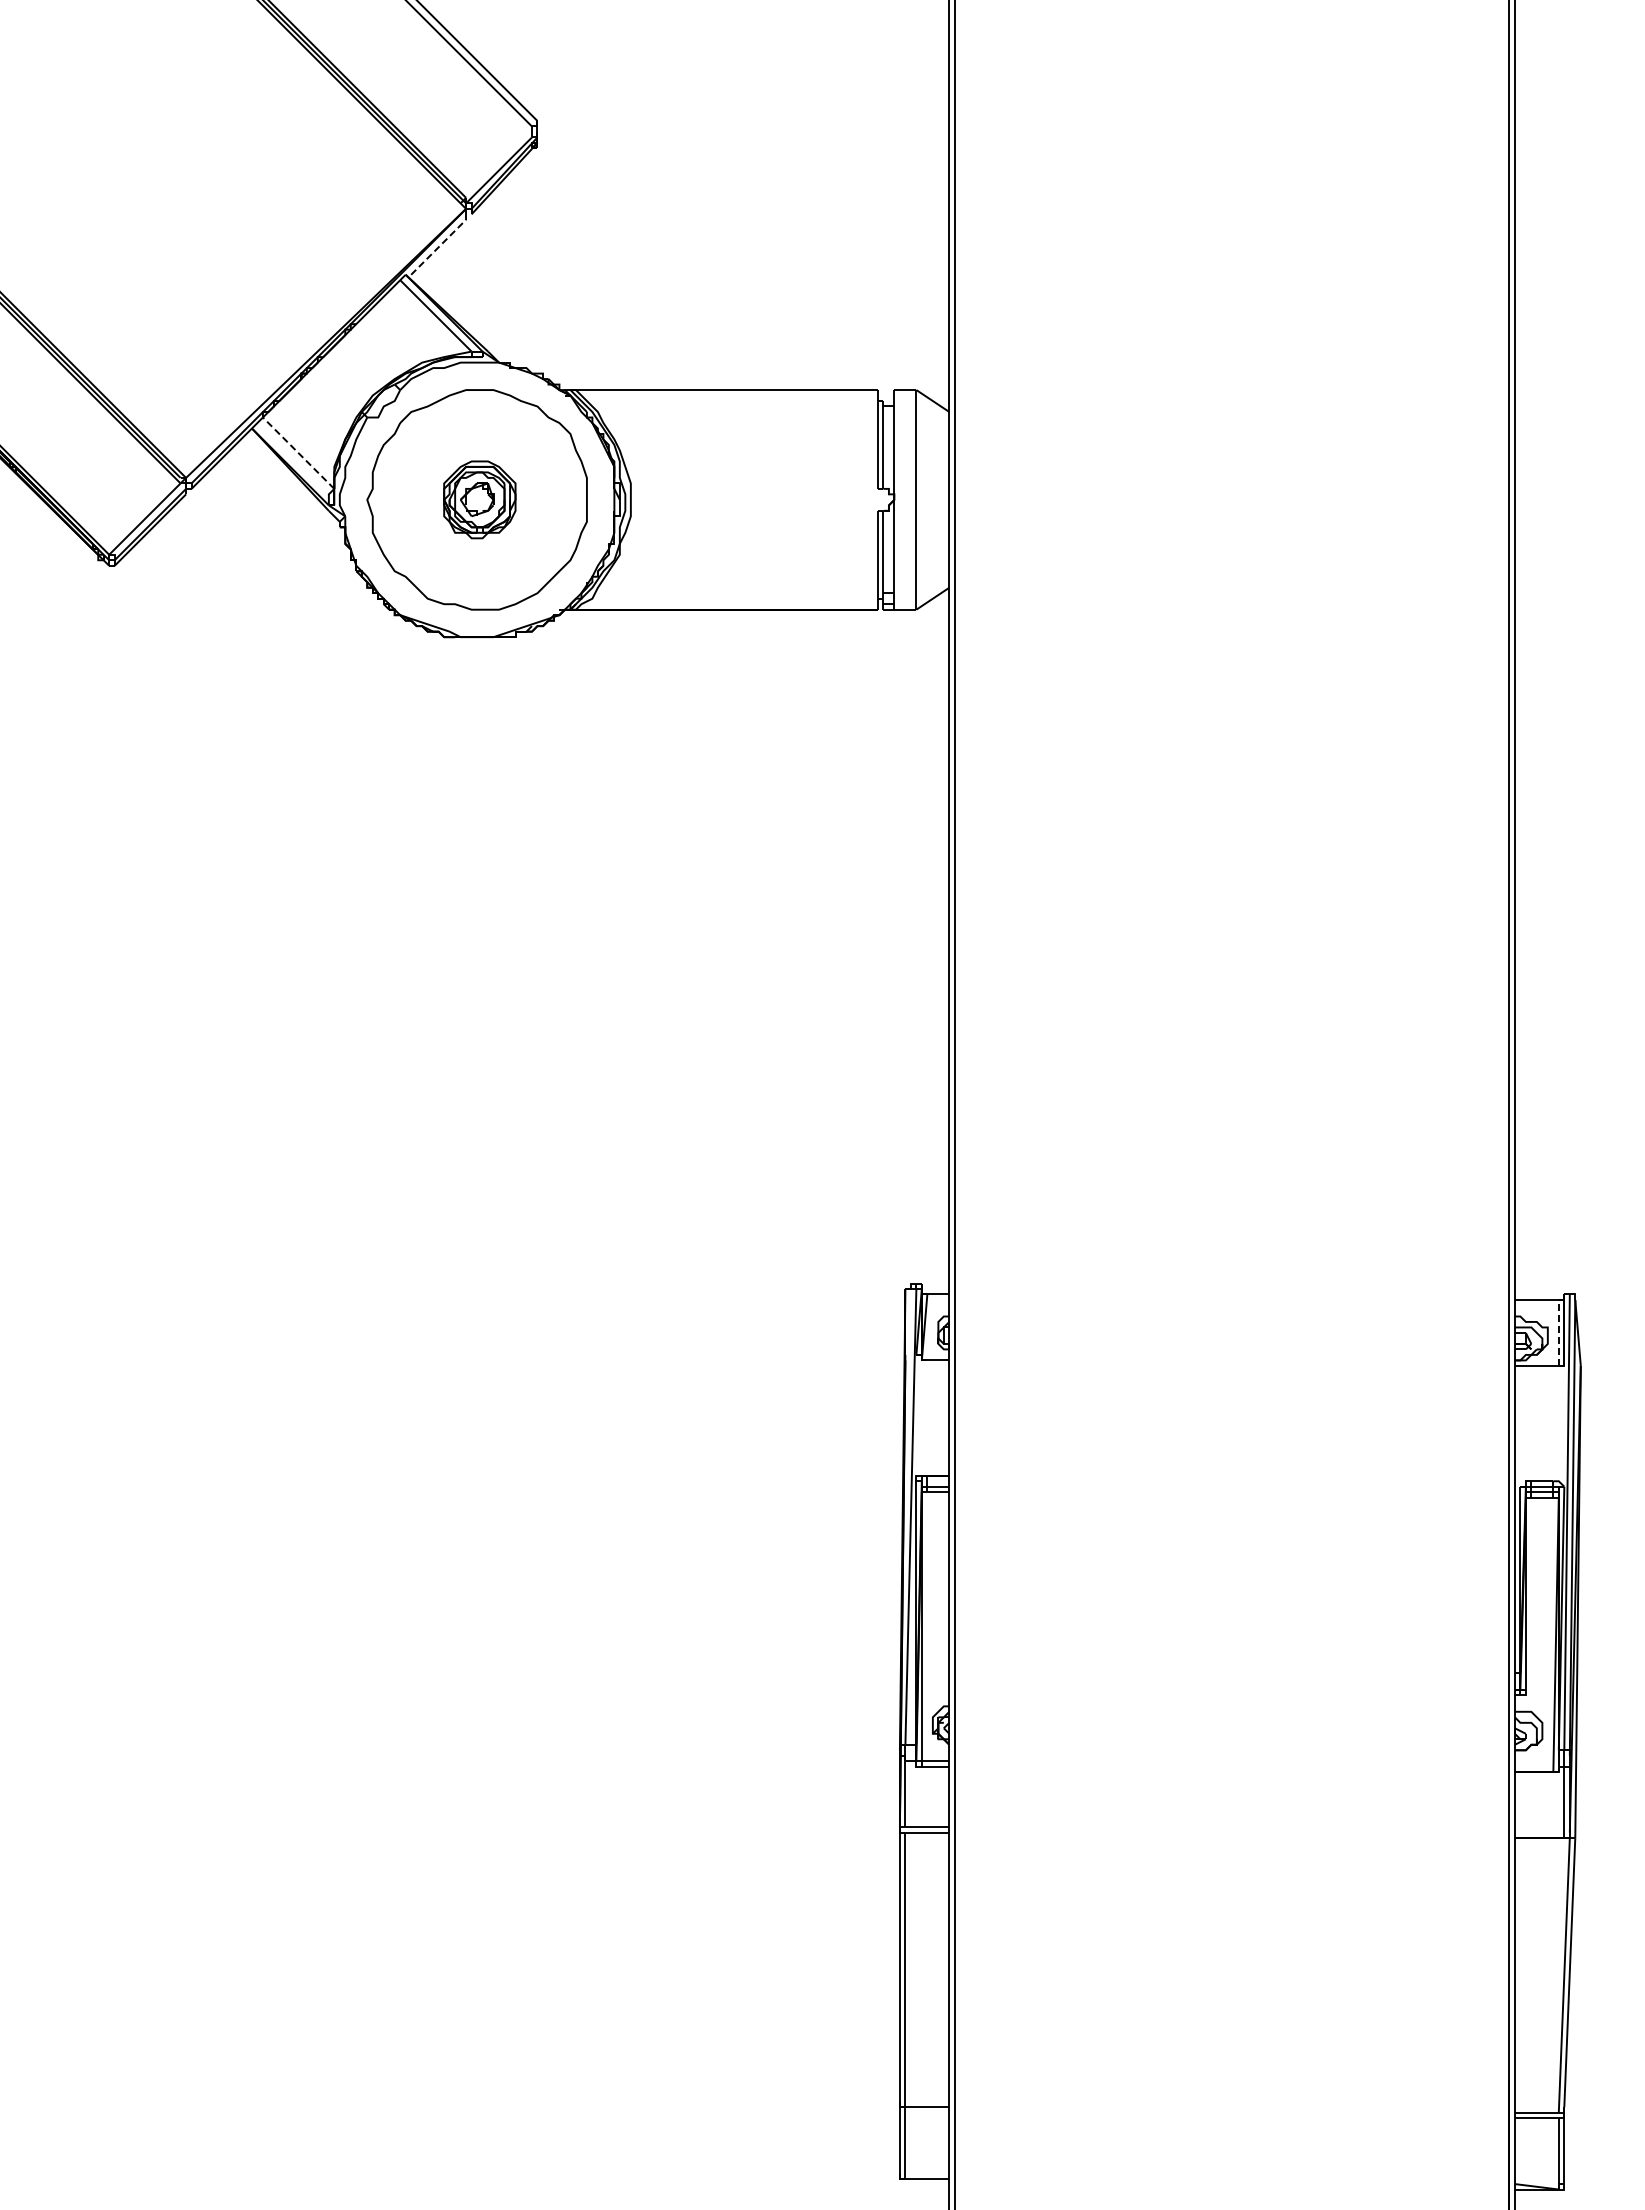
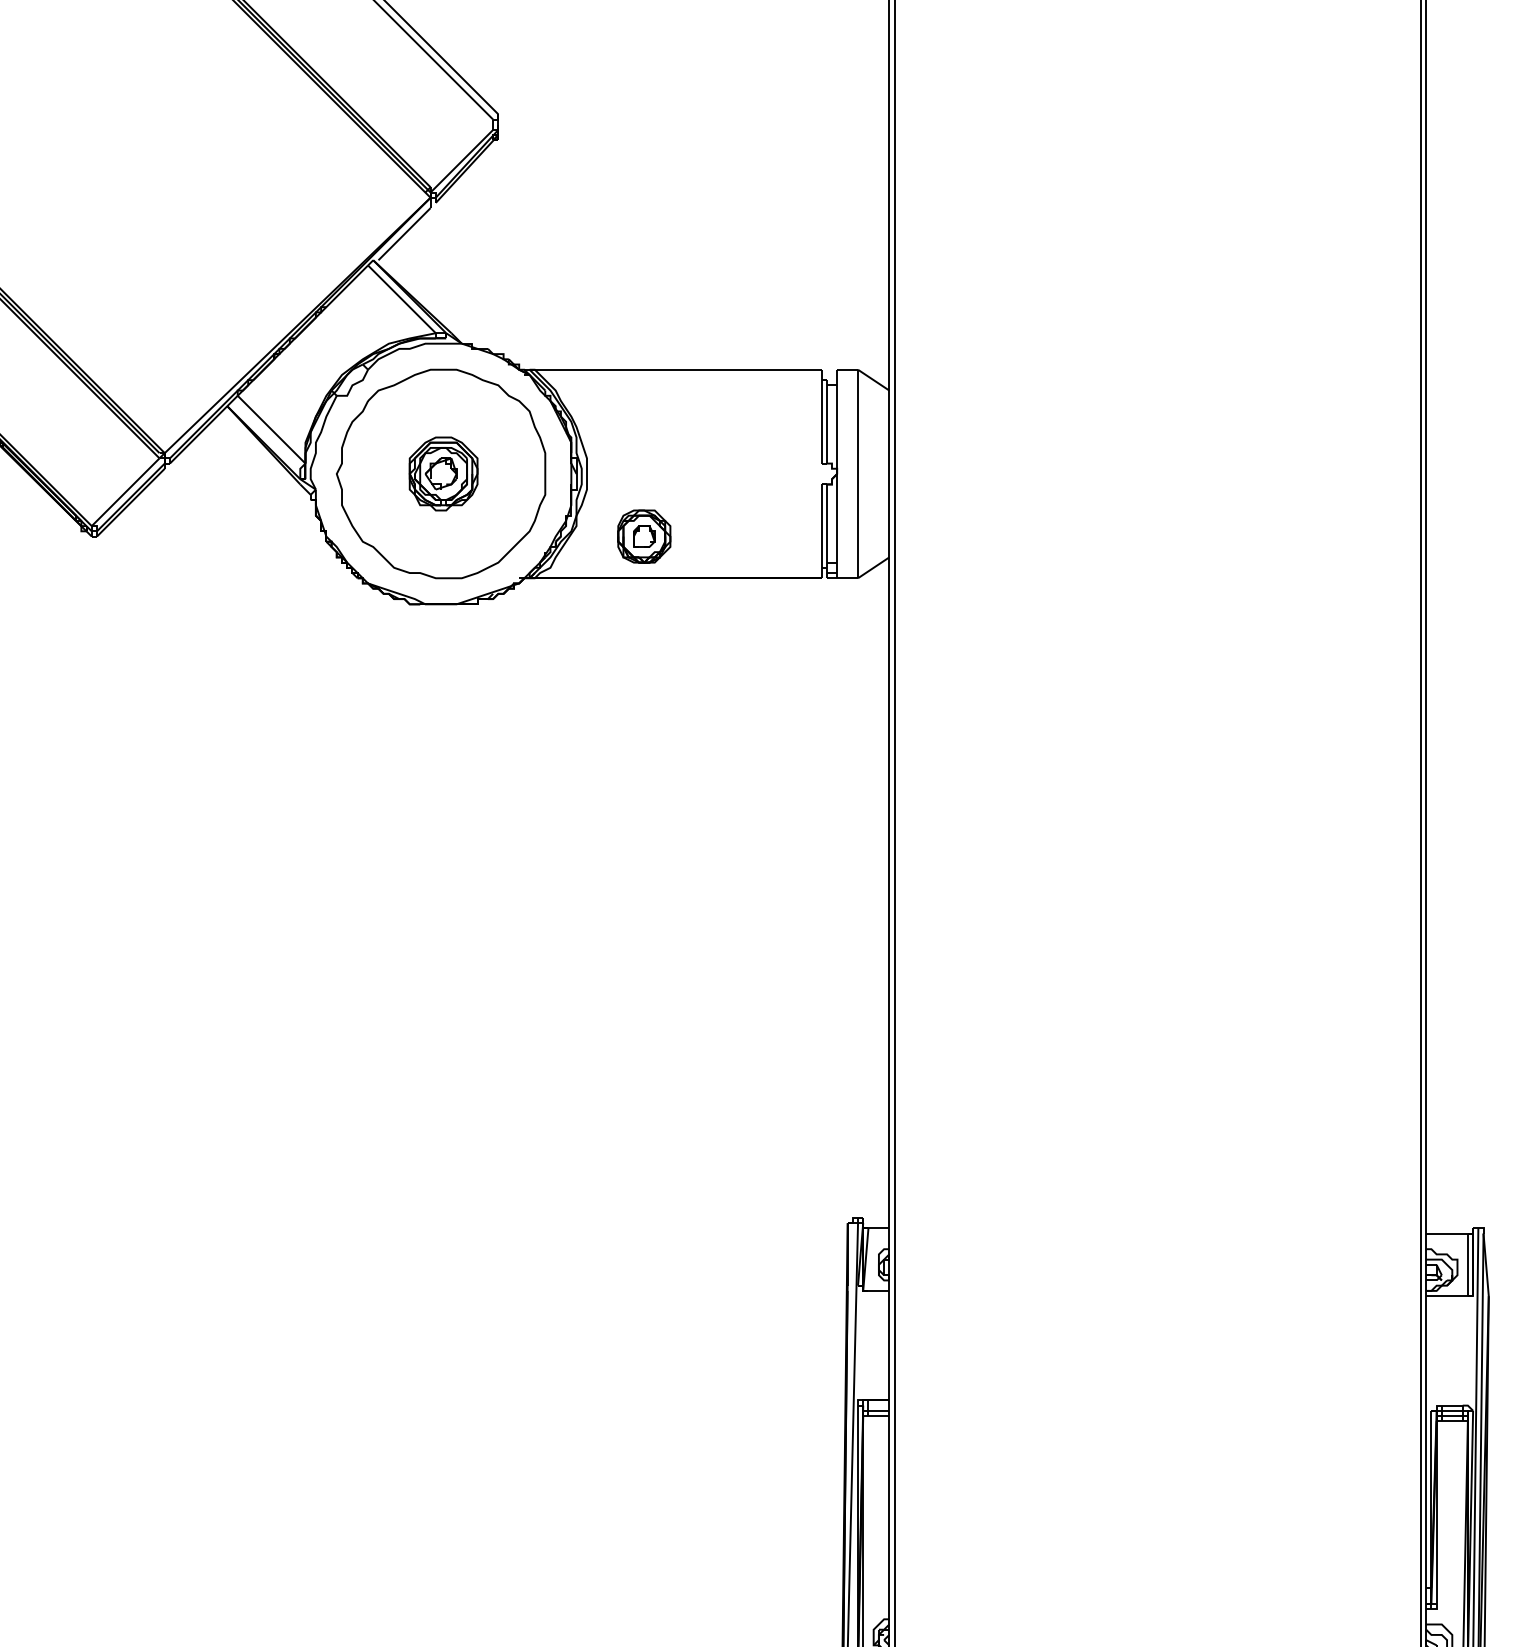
line: (438, 247) -> (404, 234), dashed -> solid
line: (298, 452) -> (271, 429), dashed -> solid
part: (690, 565) -> (643, 536), added
line: (1558, 1332) -> (1467, 1264), dashed -> solid

